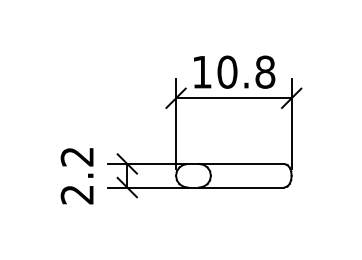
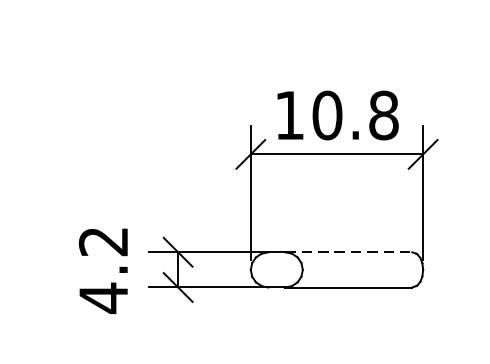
line: (241, 163) -> (348, 251), solid -> dashed
text: (76, 194) -> (102, 297), 2.2 -> 4.2

